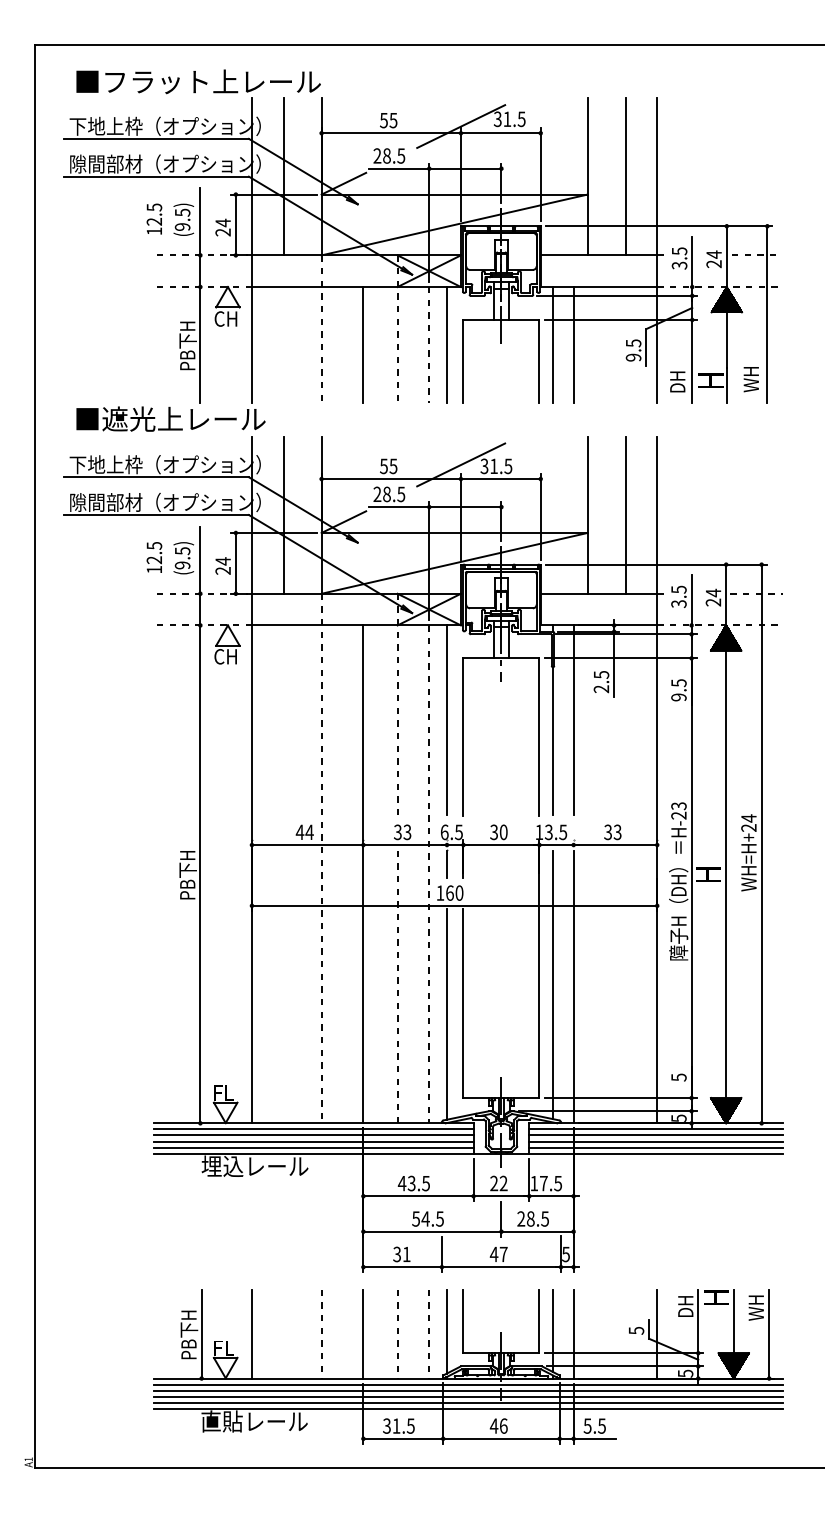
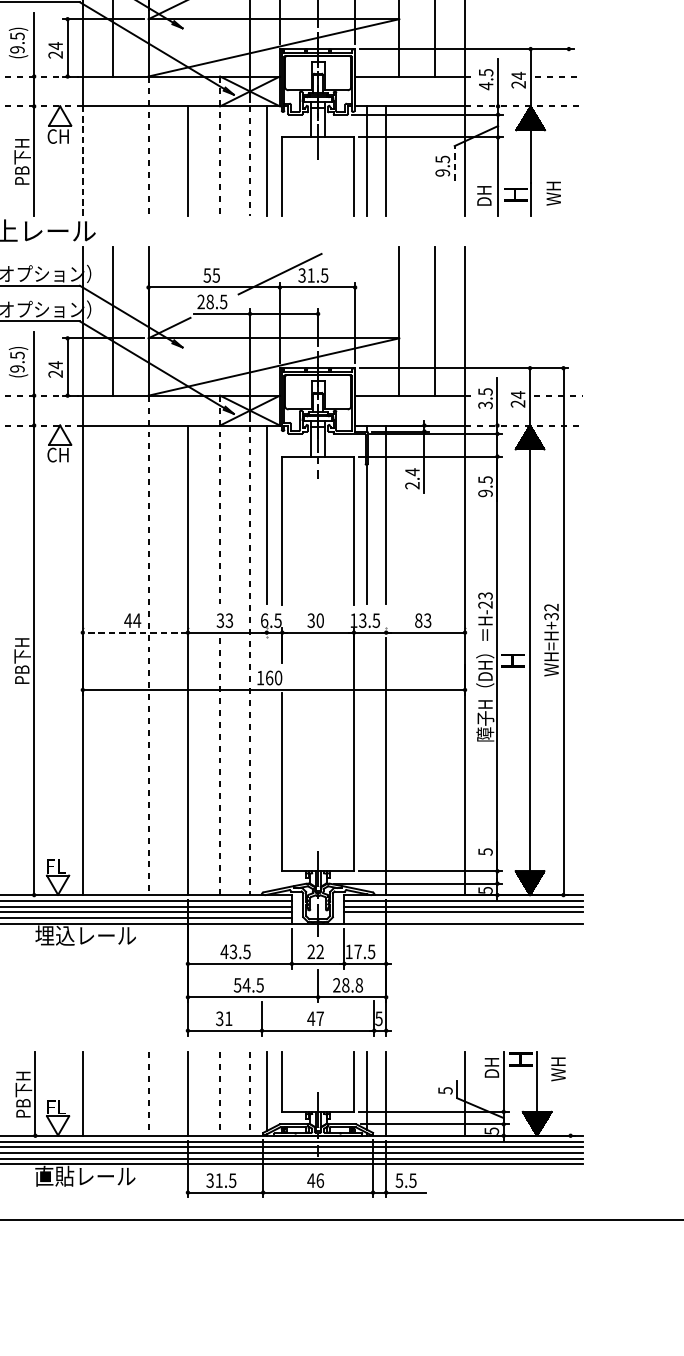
text: (679, 265) -> (486, 86), 3.5 -> 4.5
line: (767, 314) -> (569, 132), removed
line: (251, 344) -> (82, 160), solid -> dashed
line: (646, 346) -> (454, 162), solid -> dashed
text: (601, 674) -> (412, 471), 2.5 -> 2.4
text: (748, 823) -> (551, 612), WH=H+24 -> WH=H+32
text: (608, 831) -> (419, 619), 33 -> 83
line: (307, 845) -> (135, 633), solid -> dashed
line: (447, 863) -> (267, 650), removed
line: (553, 984) -> (367, 764), removed
line: (447, 1014) -> (267, 792), removed
line: (655, 1147) -> (463, 917), removed
text: (545, 1218) -> (359, 984), 28.5 -> 28.8
line: (769, 1333) -> (570, 1093), removed

